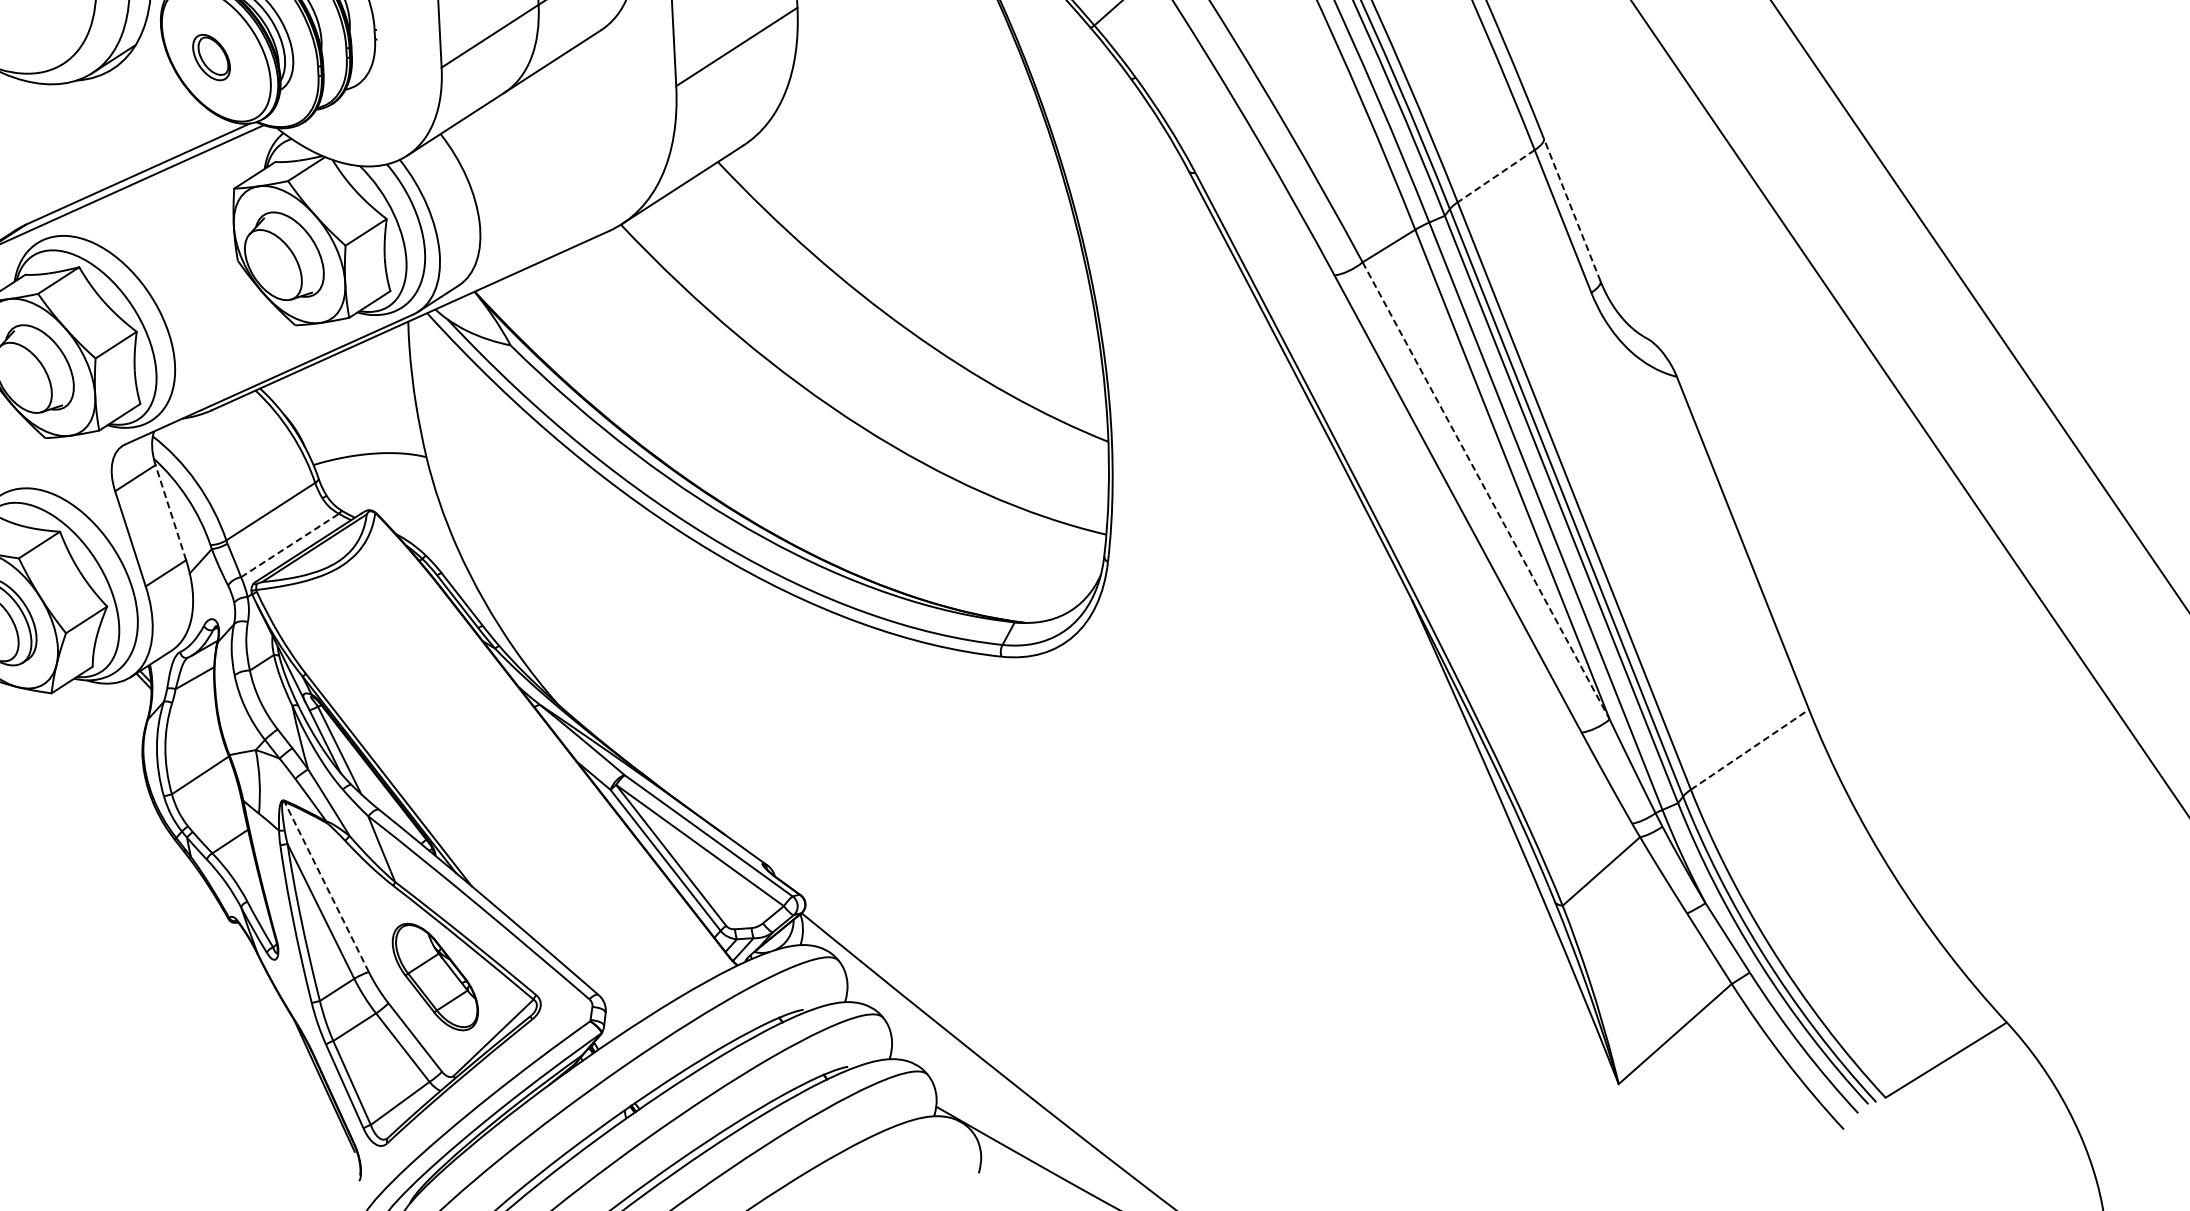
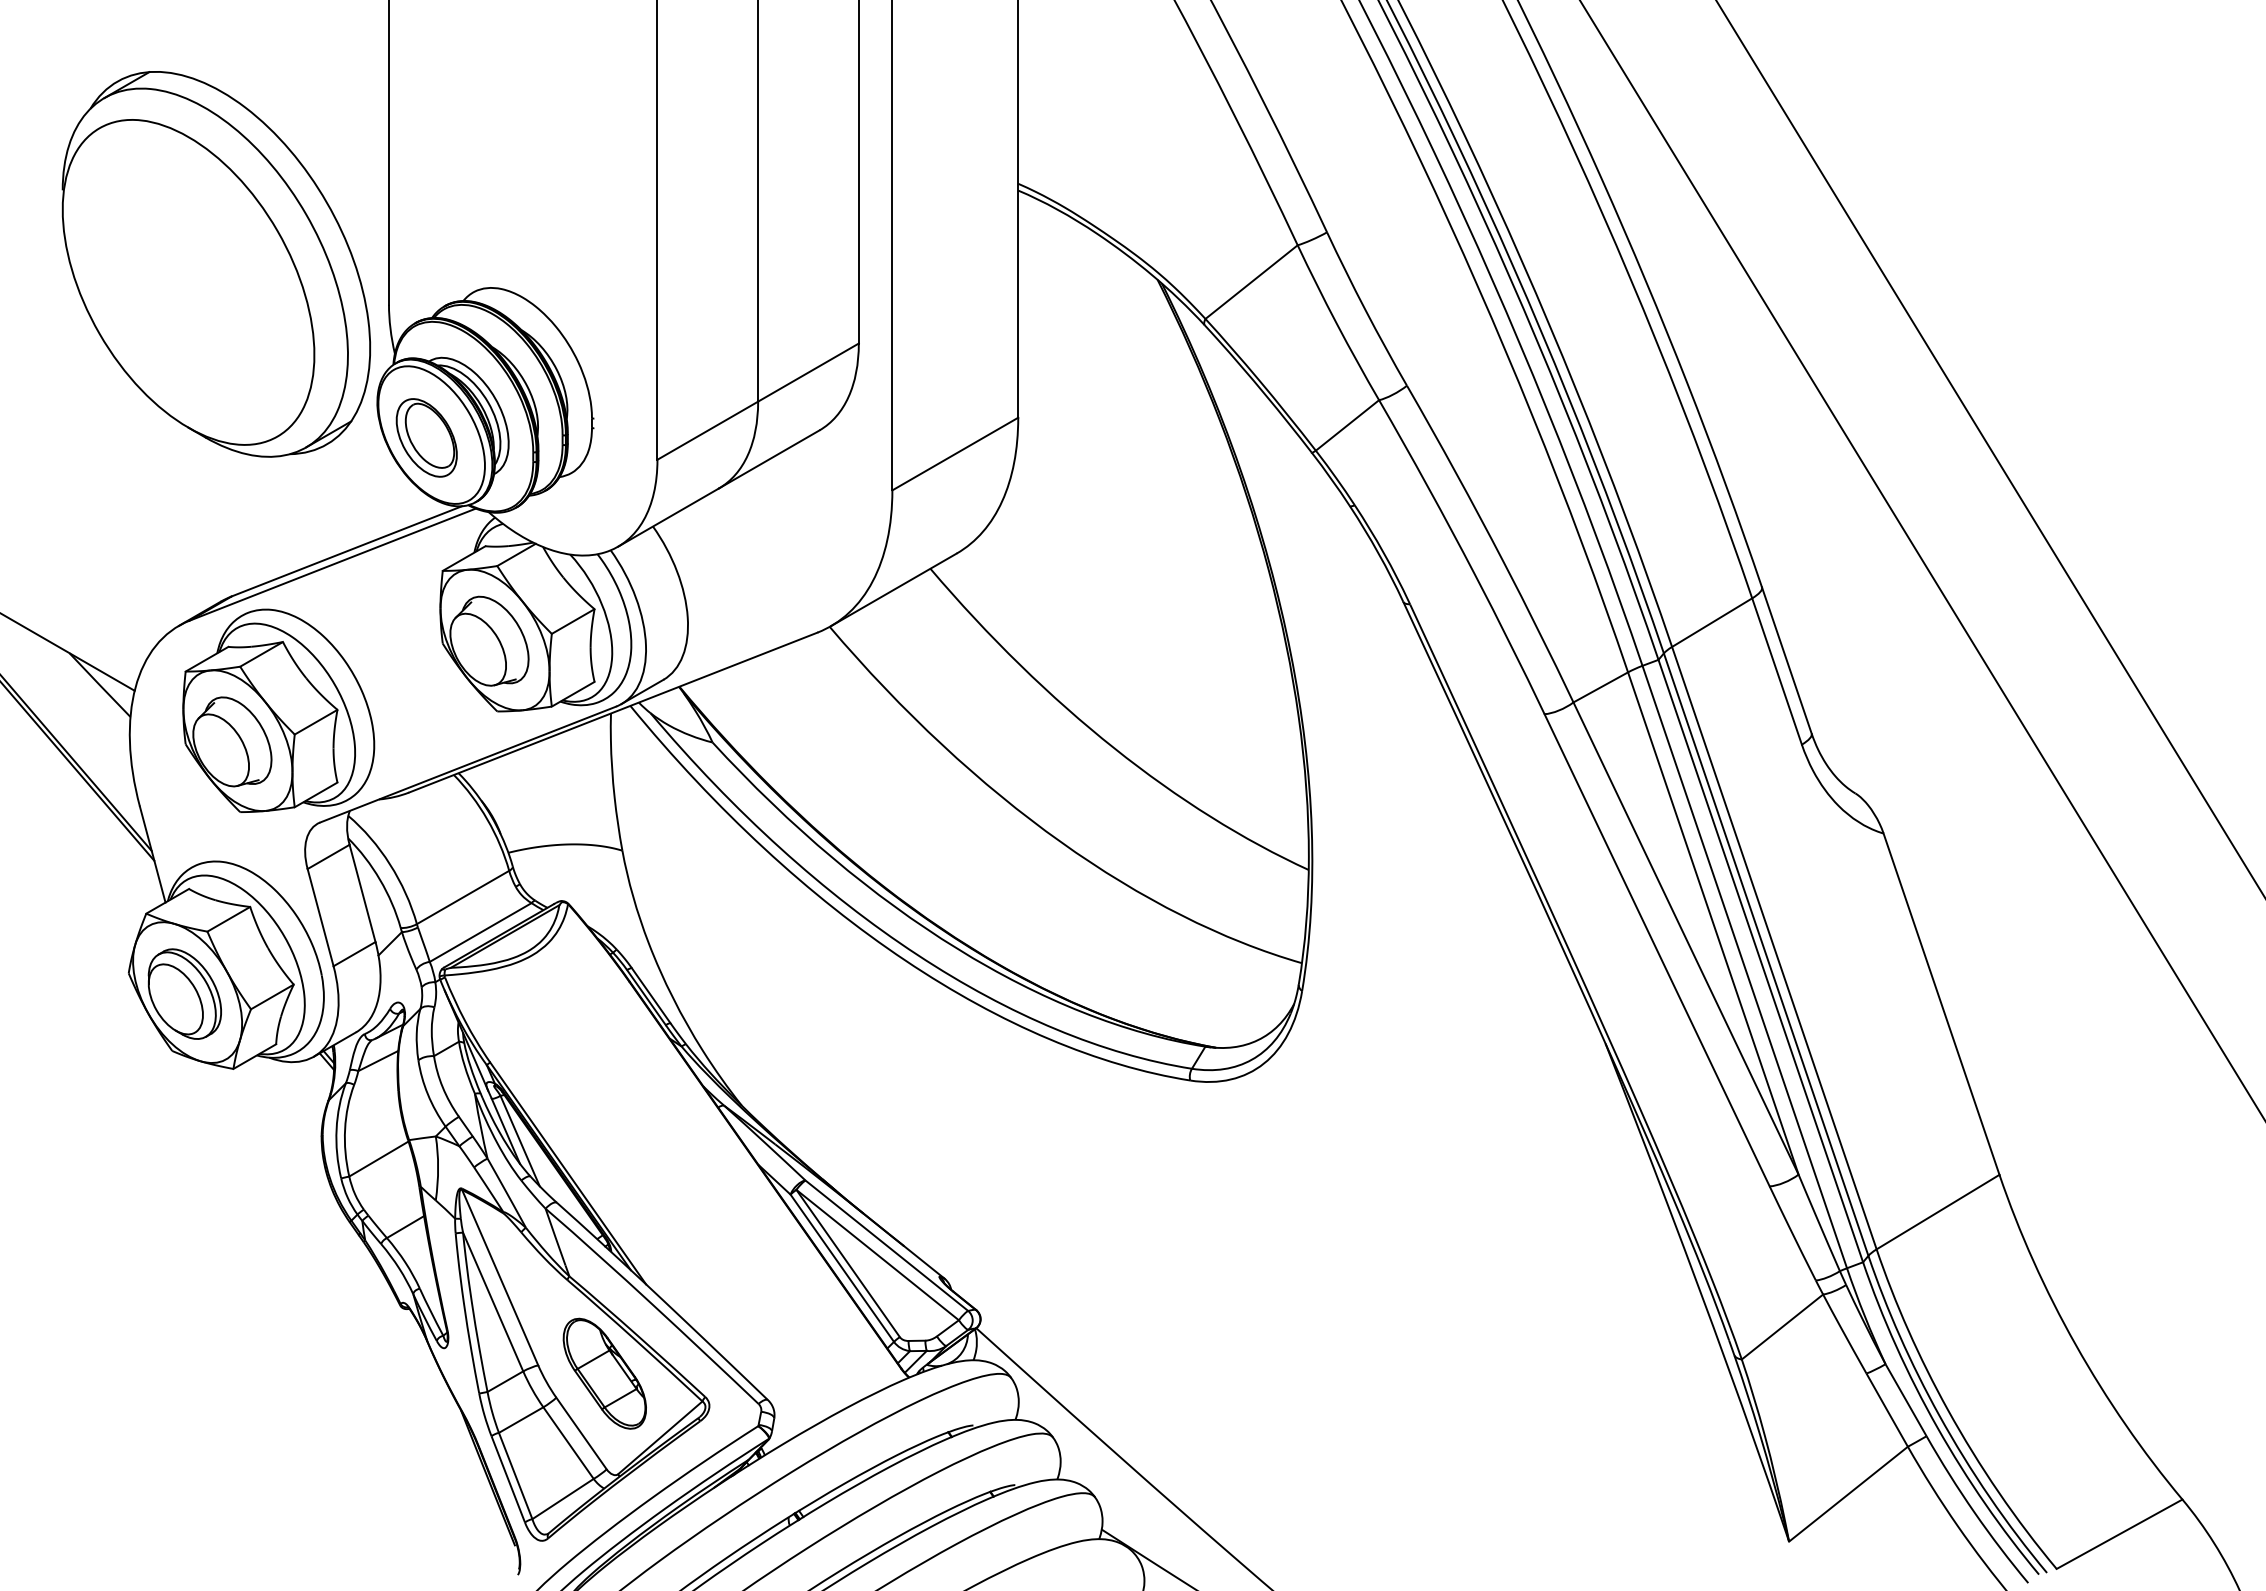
part: (211, 57) -> (426, 437), size x1.67
line: (1496, 176) -> (1712, 622), dashed -> solid
line: (1571, 210) -> (1786, 660), dashed -> solid
line: (1486, 490) -> (1686, 938), dashed -> solid
line: (170, 511) -> (362, 892), dashed -> solid
line: (289, 545) -> (480, 932), dashed -> solid
line: (1750, 750) -> (1938, 1212), dashed -> solid
line: (327, 886) -> (500, 1277), dashed -> solid

